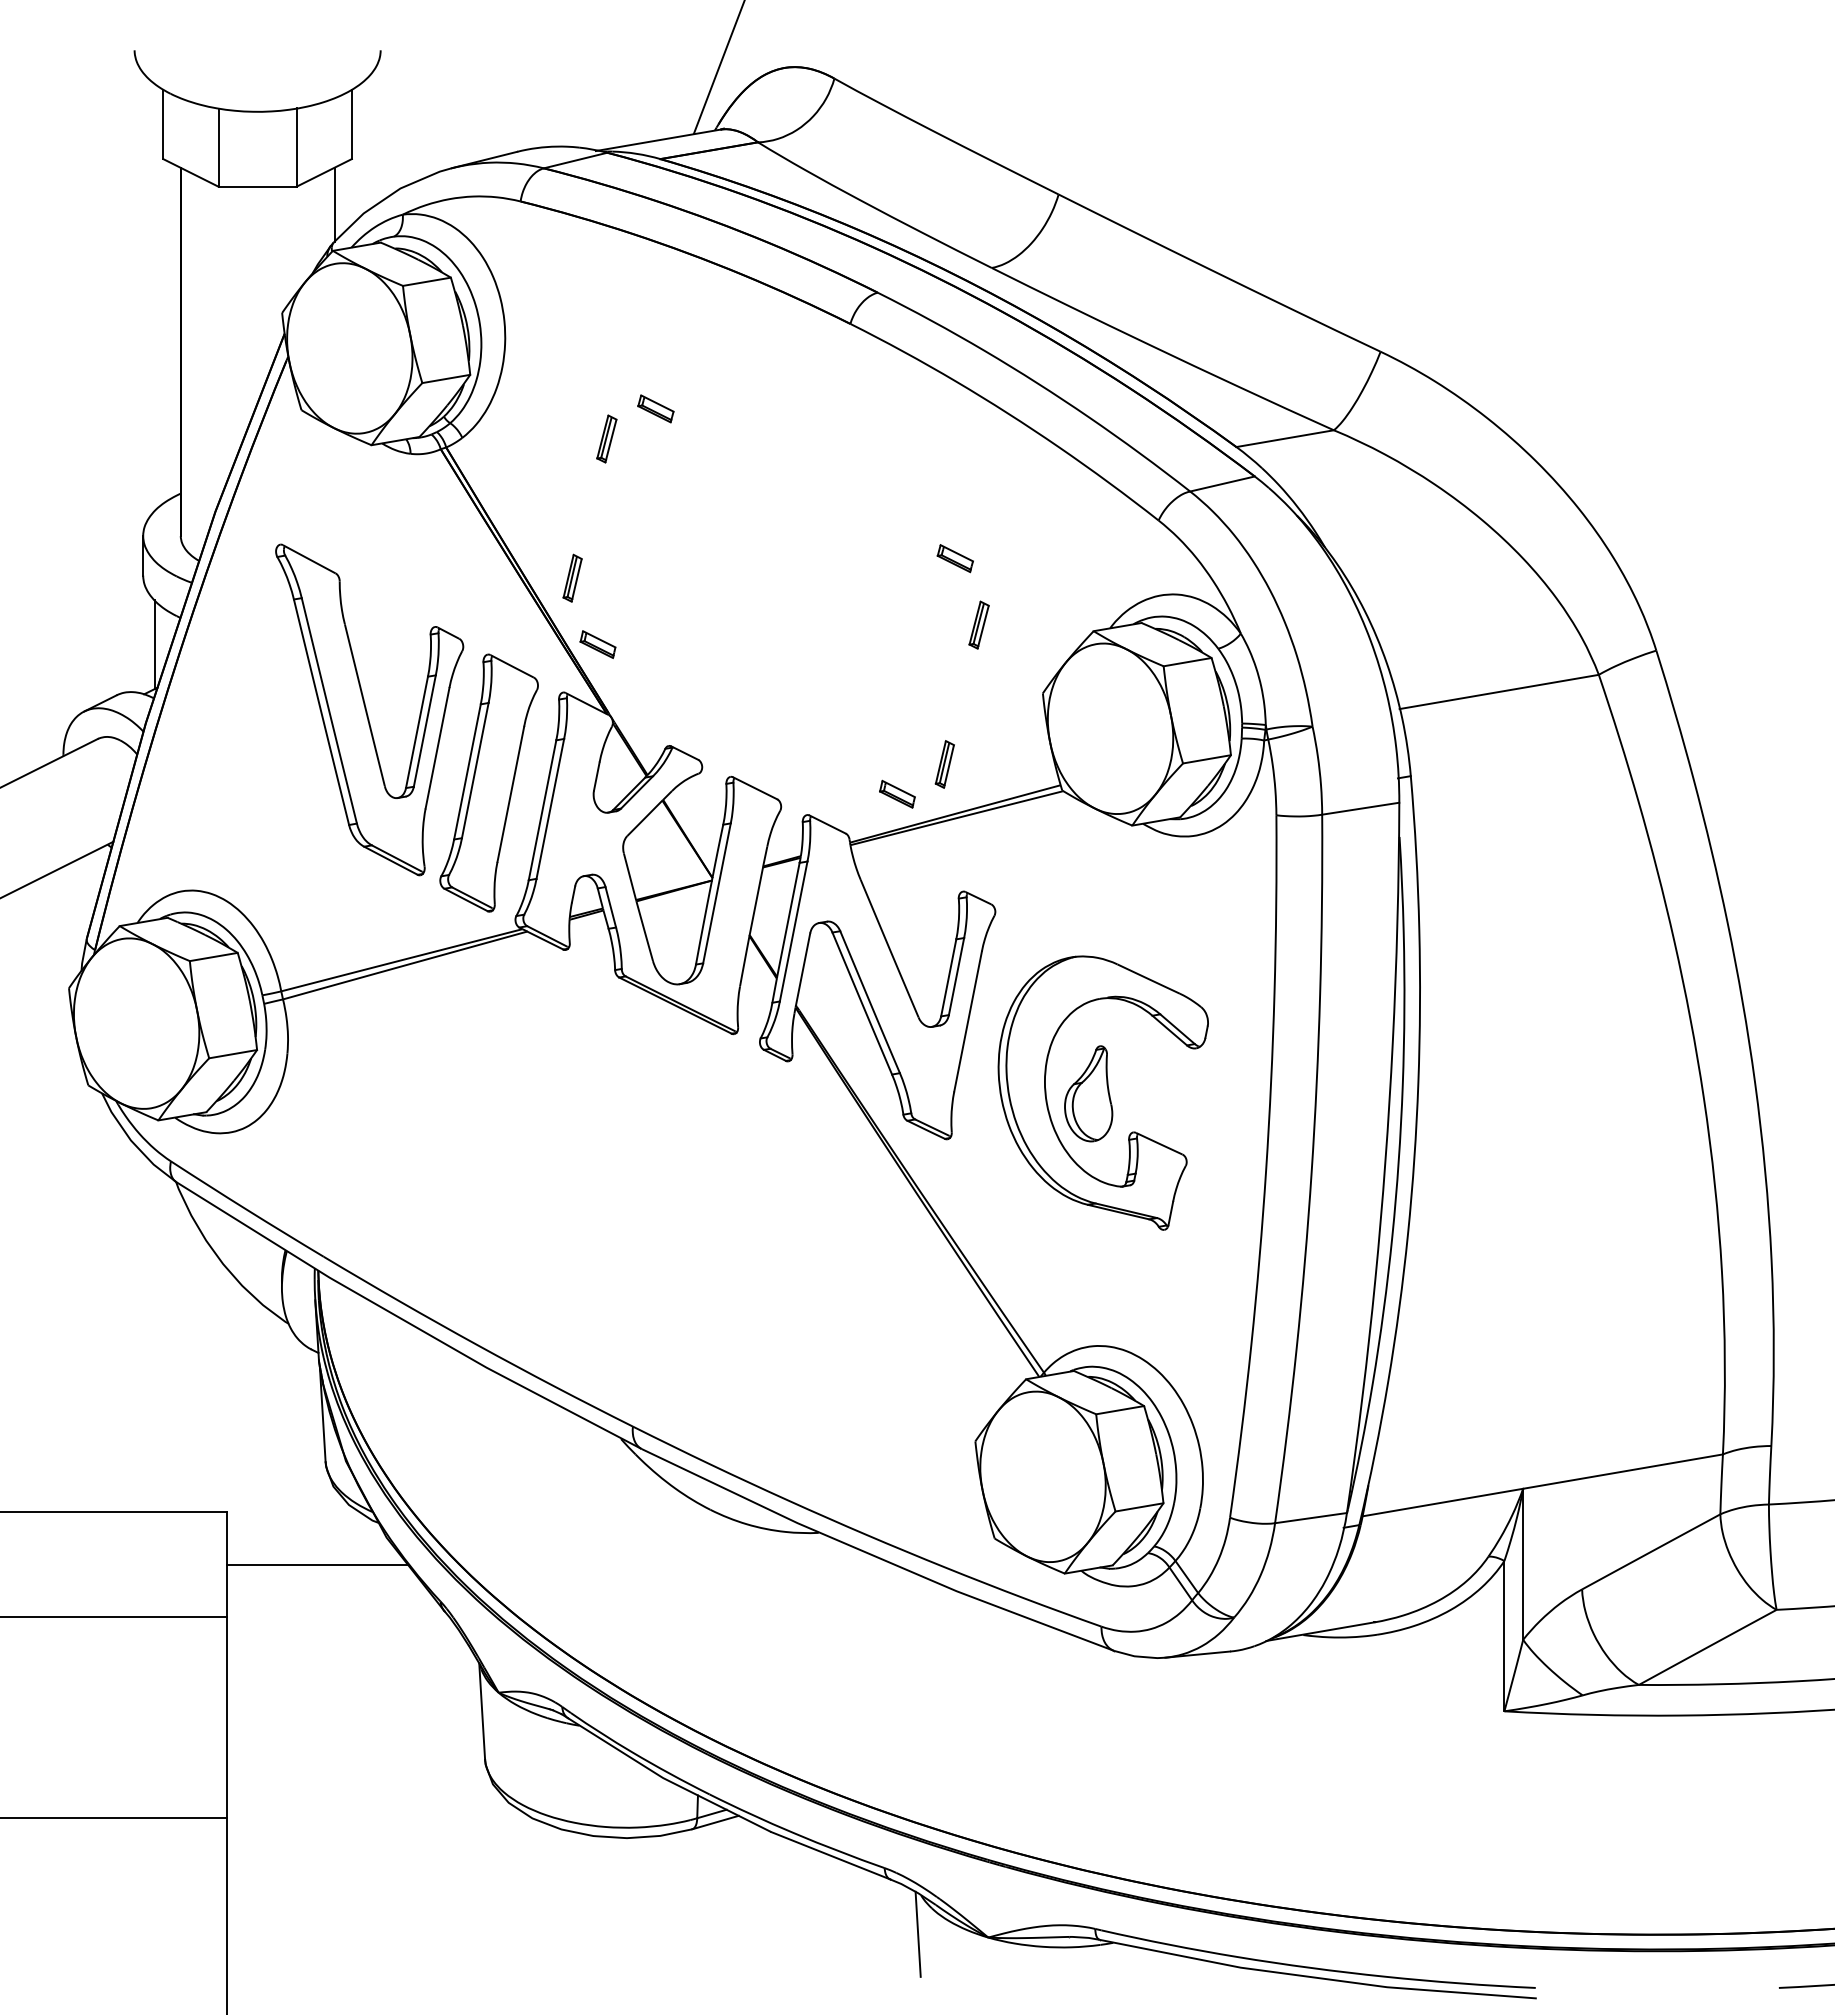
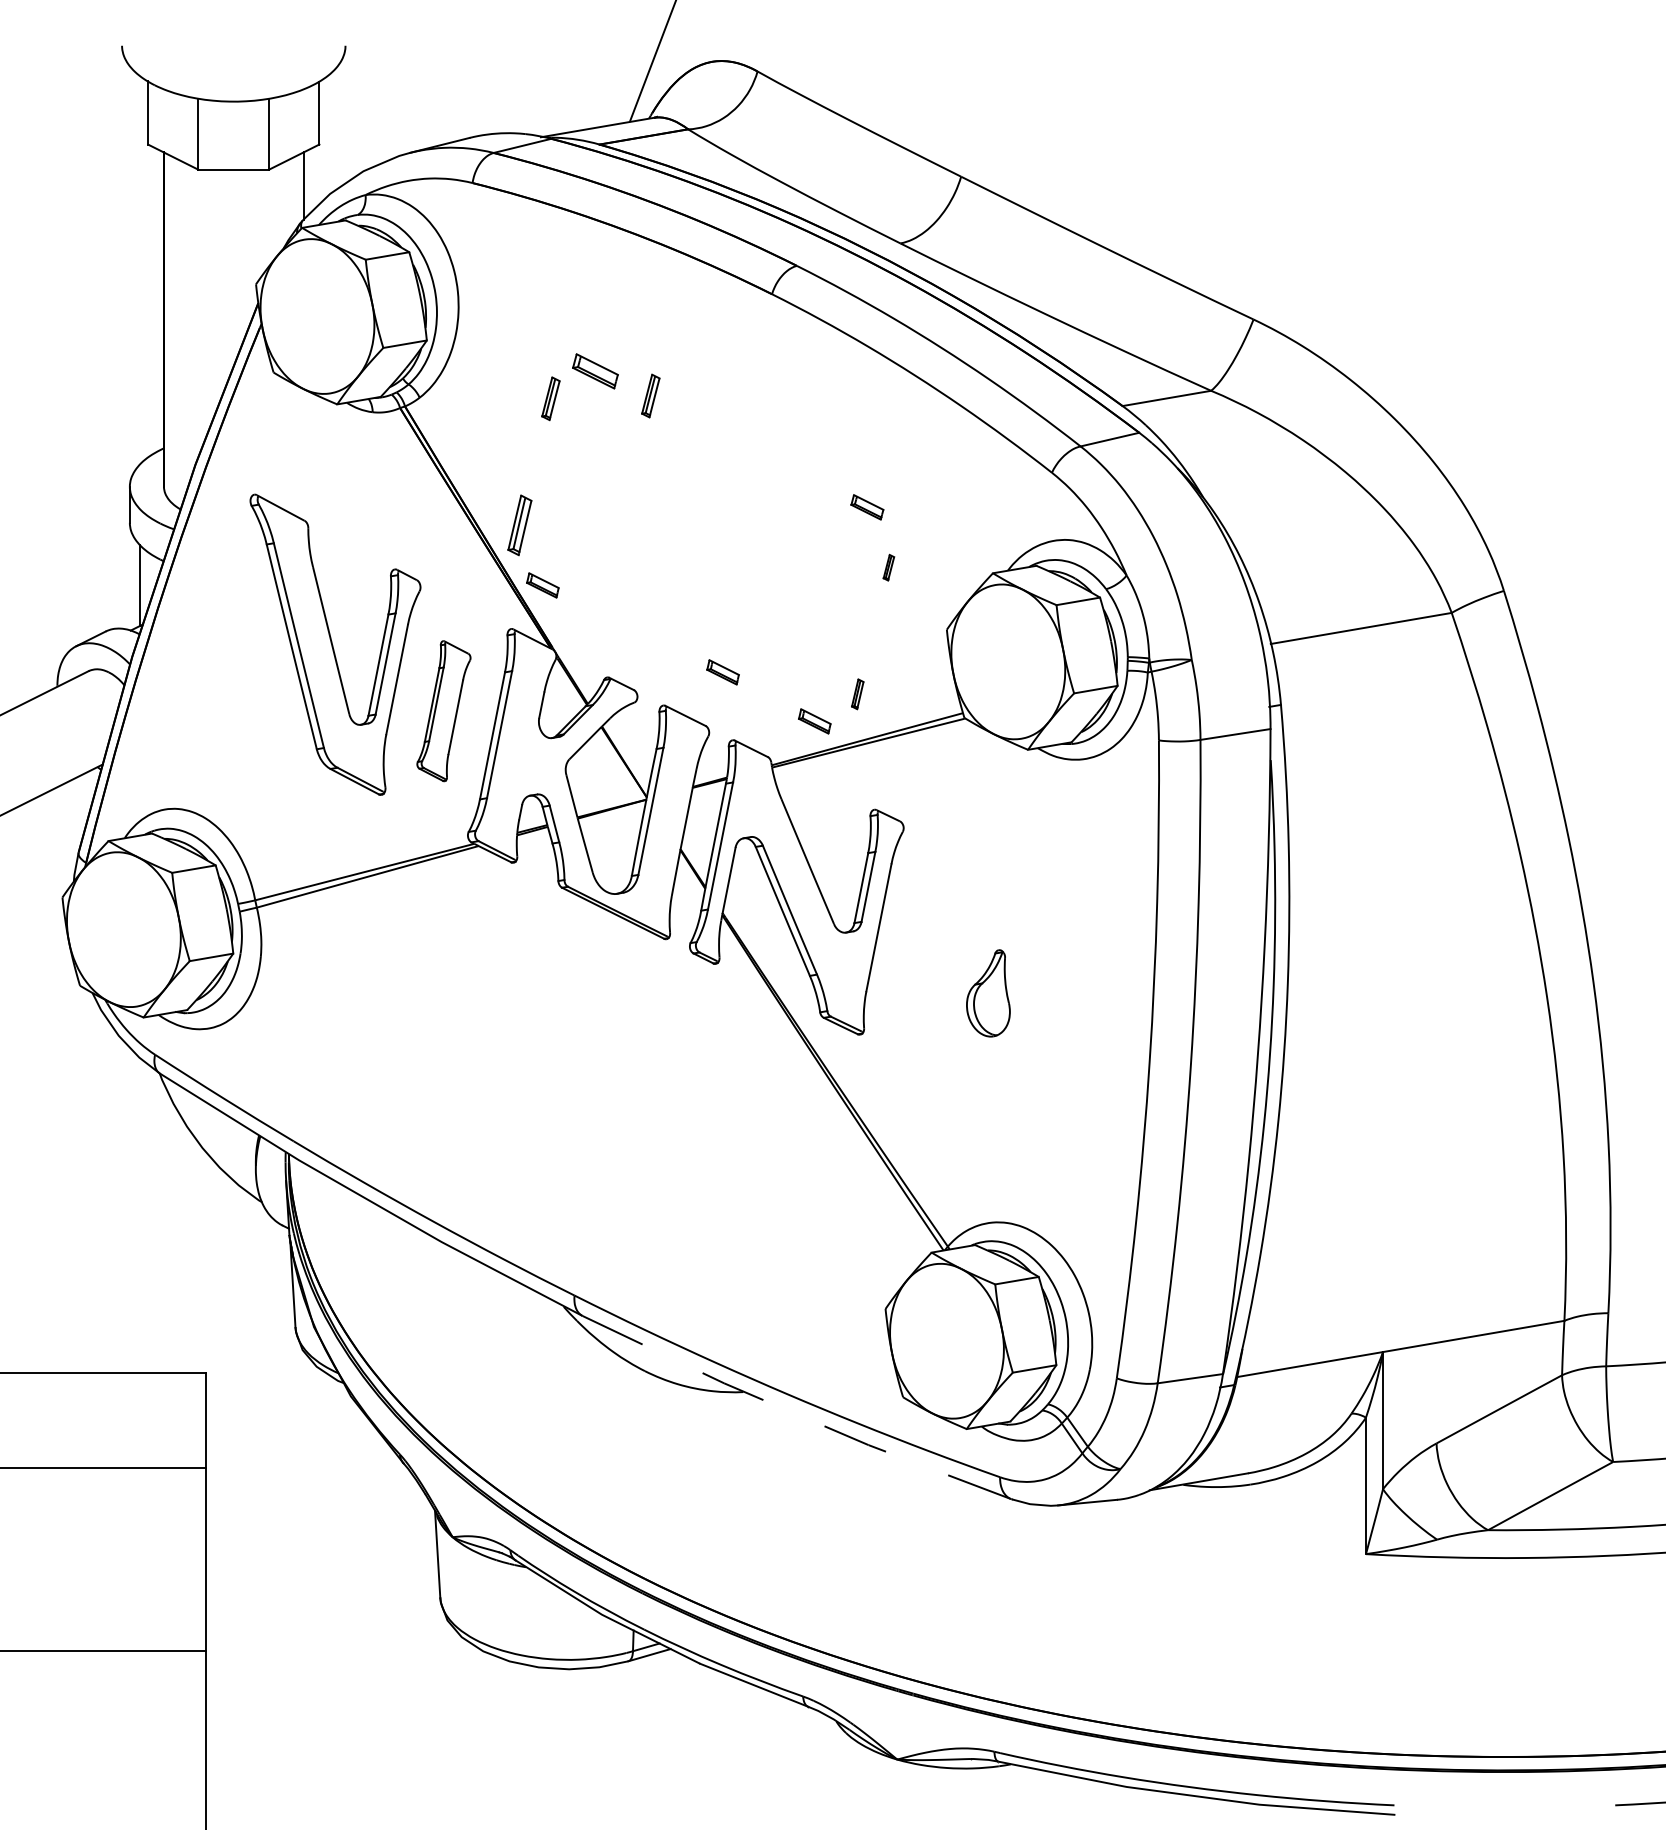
part: (655, 408) -> (595, 371), size x1.4
part: (716, 435) -> (650, 395), added
part: (572, 577) -> (519, 524), size x1.4
part: (978, 624) -> (888, 567), size x0.6
part: (796, 739) -> (723, 671), added
part: (944, 764) -> (857, 694), size x0.7
part: (488, 782) -> (443, 710), size x0.6
part: (1130, 1132) -> (1026, 1028), removed
line: (875, 1556) -> (794, 1413), solid -> dashed
line: (317, 1565) -> (288, 1421), removed
line: (917, 1933) -> (833, 1755), removed

